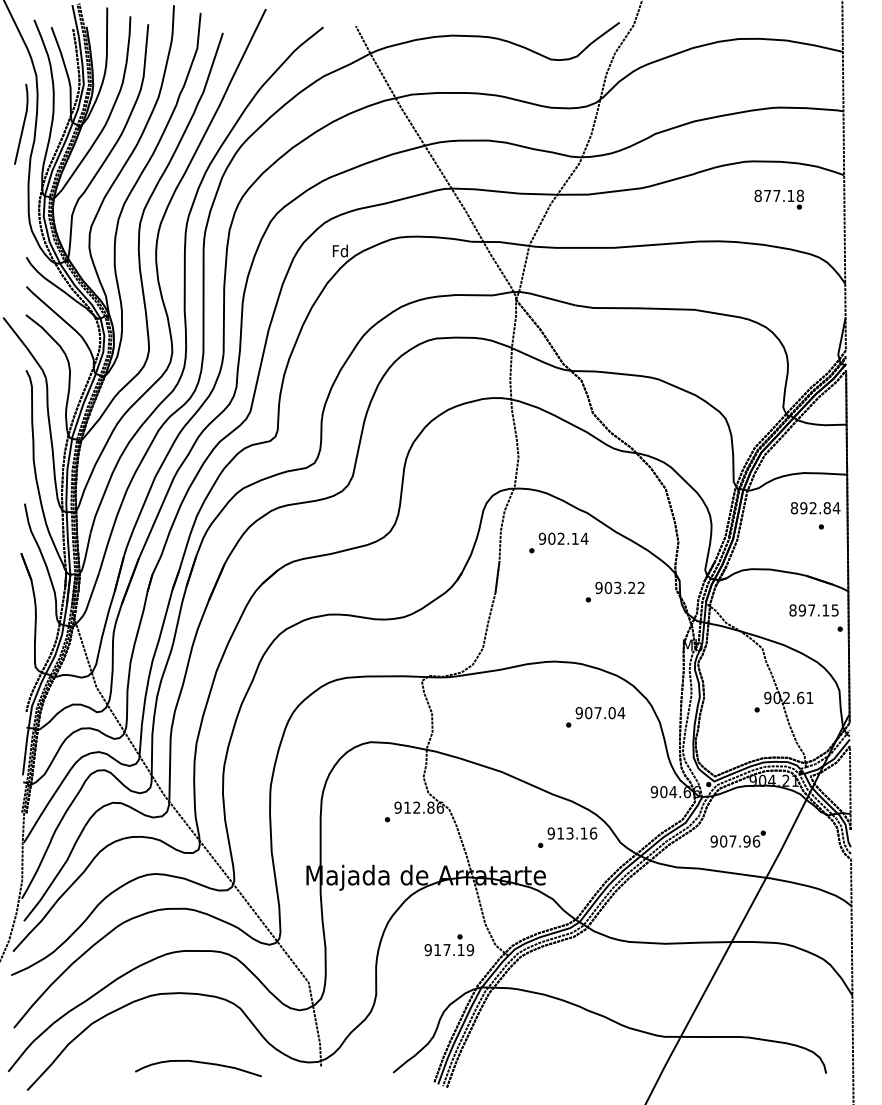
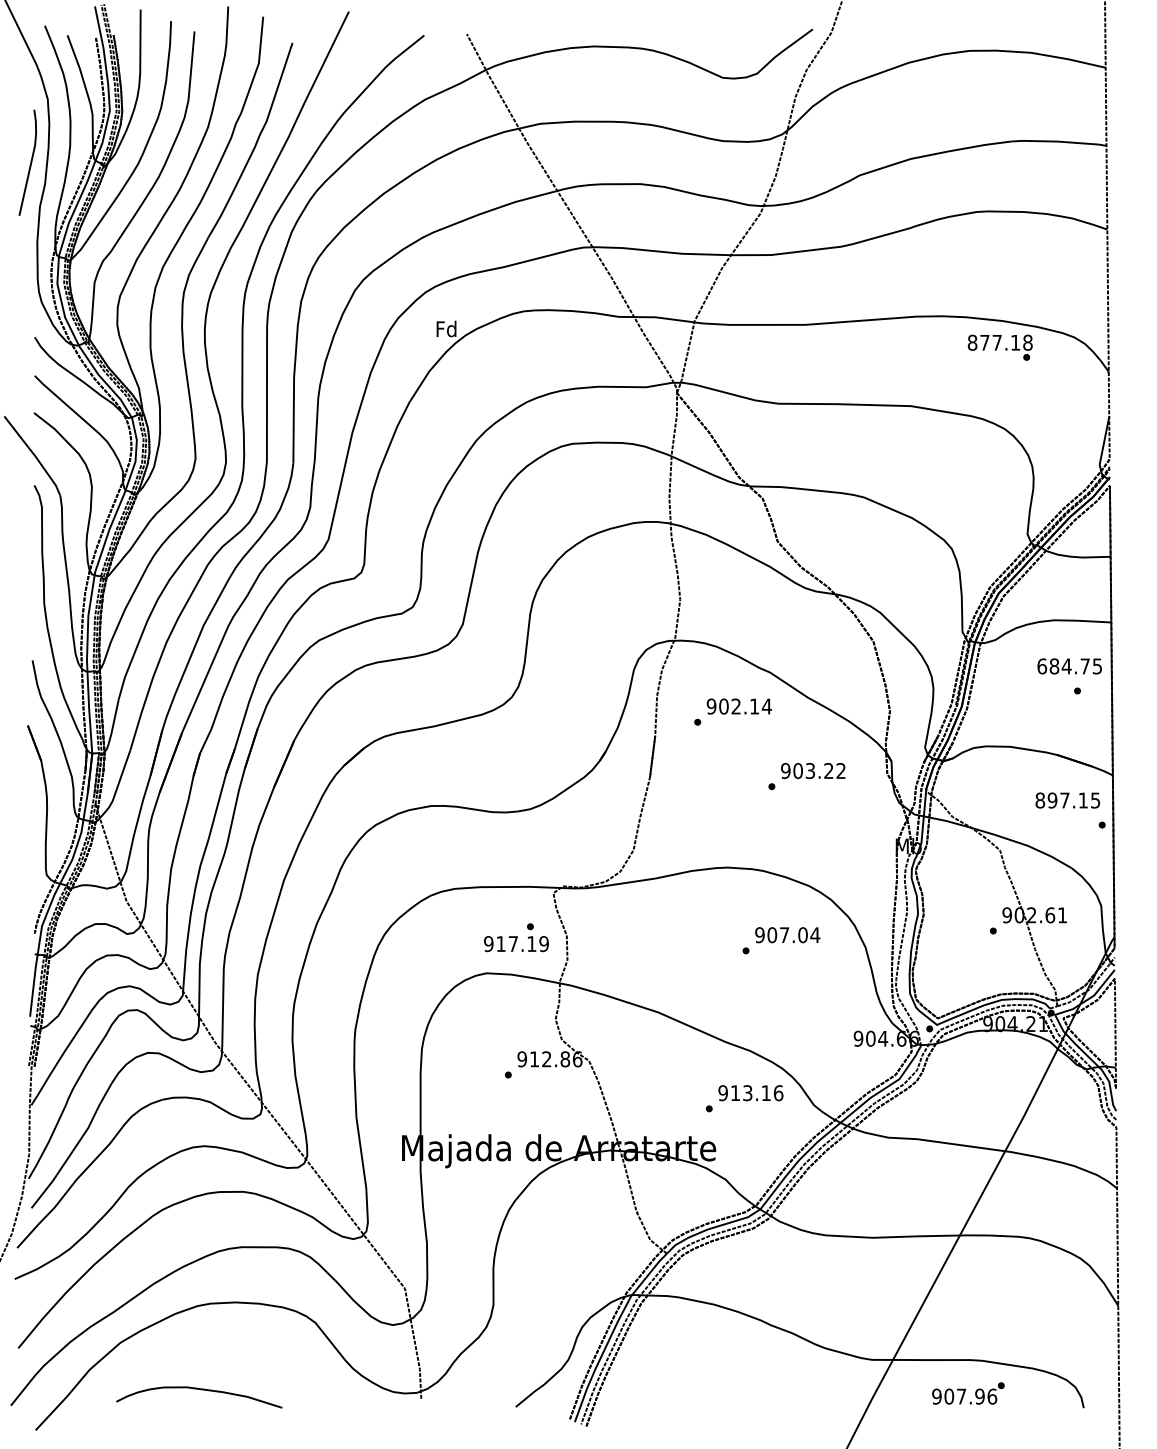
text: (778, 199) -> (999, 347), moved
text: (815, 508) -> (1069, 666), 892.84 -> 684.75
text: (738, 839) -> (968, 1393), moved
text: (449, 945) -> (516, 937), moved
curve: (199, 1063) -> (200, 1390), moved

